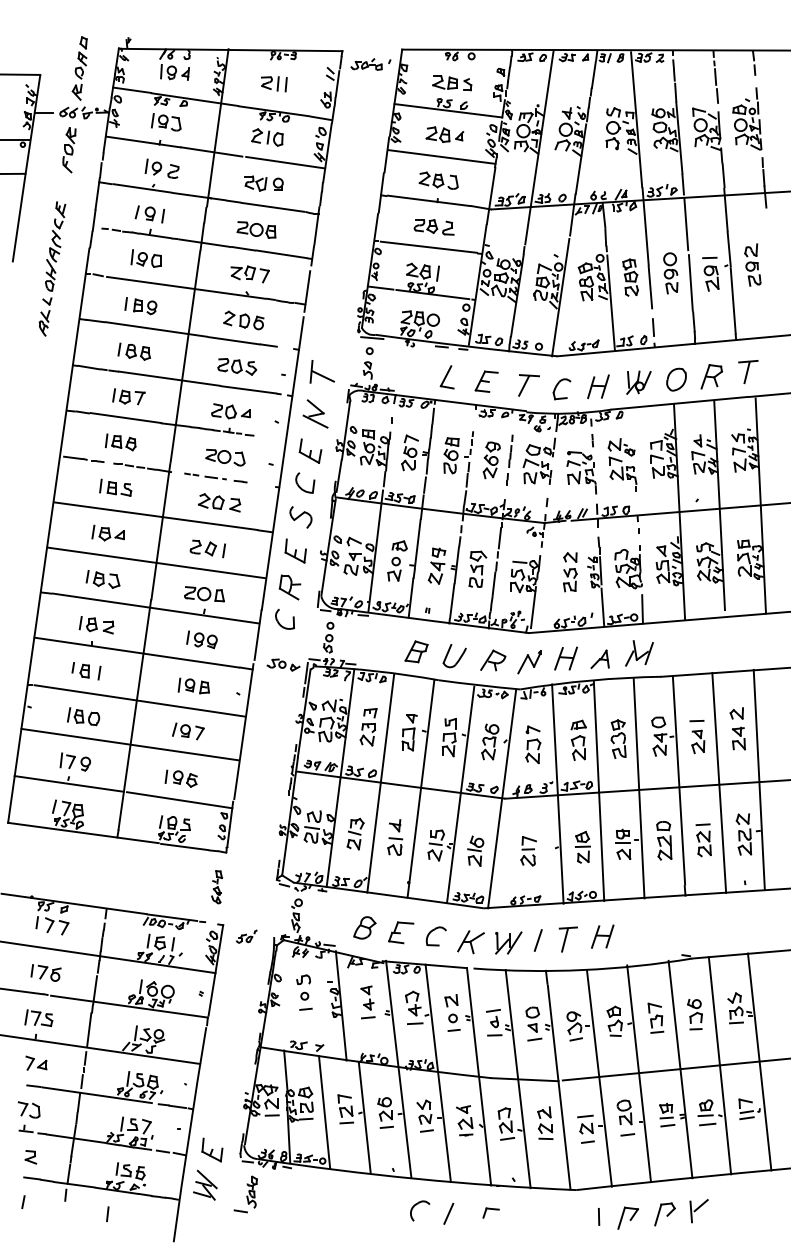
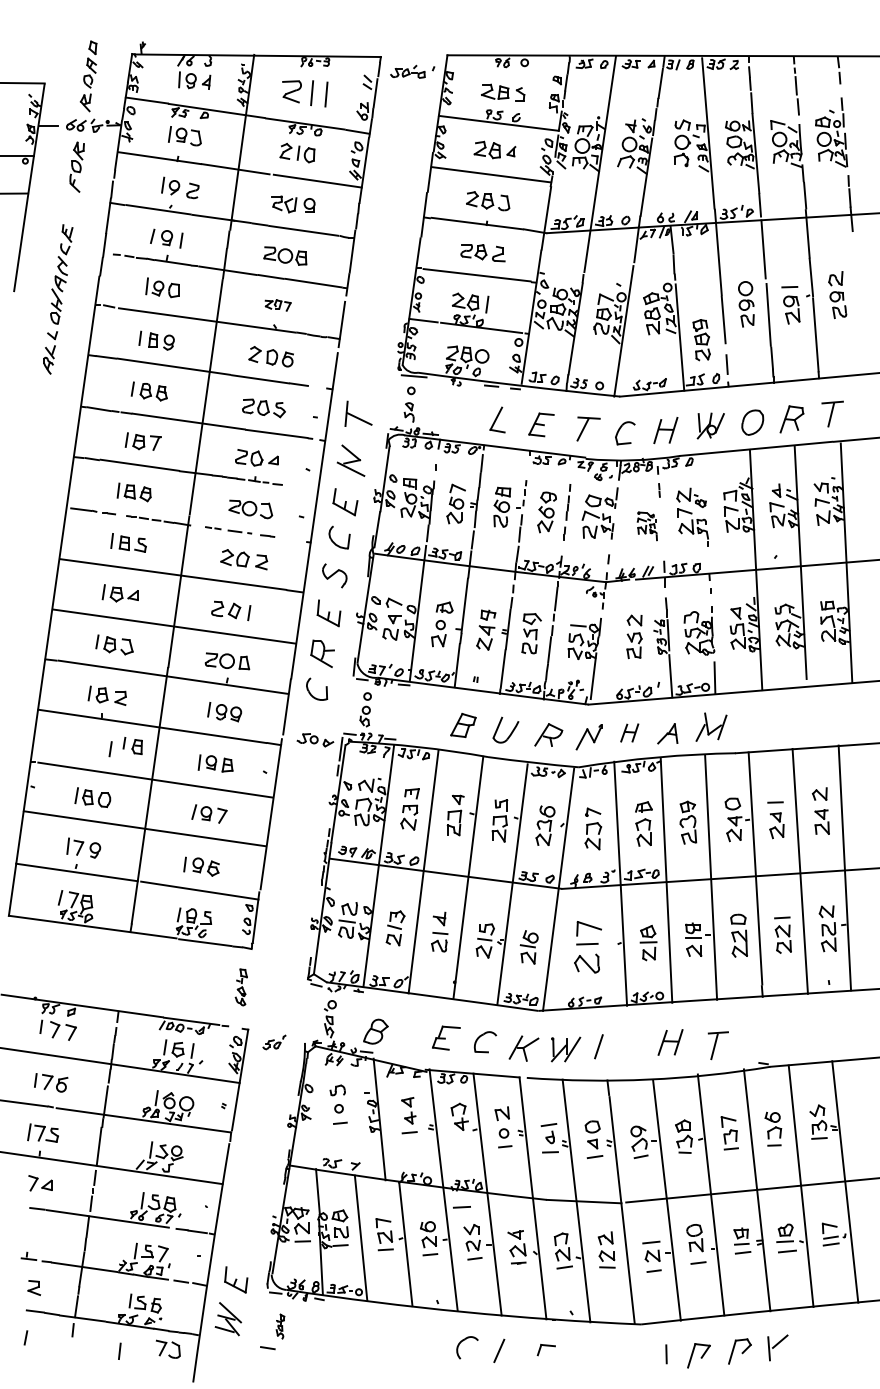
part: (273, 83) -> (304, 93), size x1.6
part: (249, 274) -> (277, 305), size x0.6
part: (630, 278) -> (701, 340), moved
part: (581, 473) -> (647, 526), size x0.6
part: (565, 658) -> (629, 732), size x0.7
part: (80, 669) -> (132, 745), moved
part: (528, 851) -> (588, 947), size x1.6
part: (364, 927) -> (375, 1031), moved
part: (567, 939) -> (717, 1045), moved
line: (414, 1023) -> (461, 1207), moved
part: (28, 1109) -> (167, 1348), moved
part: (252, 1191) -> (280, 1326), size x0.7

